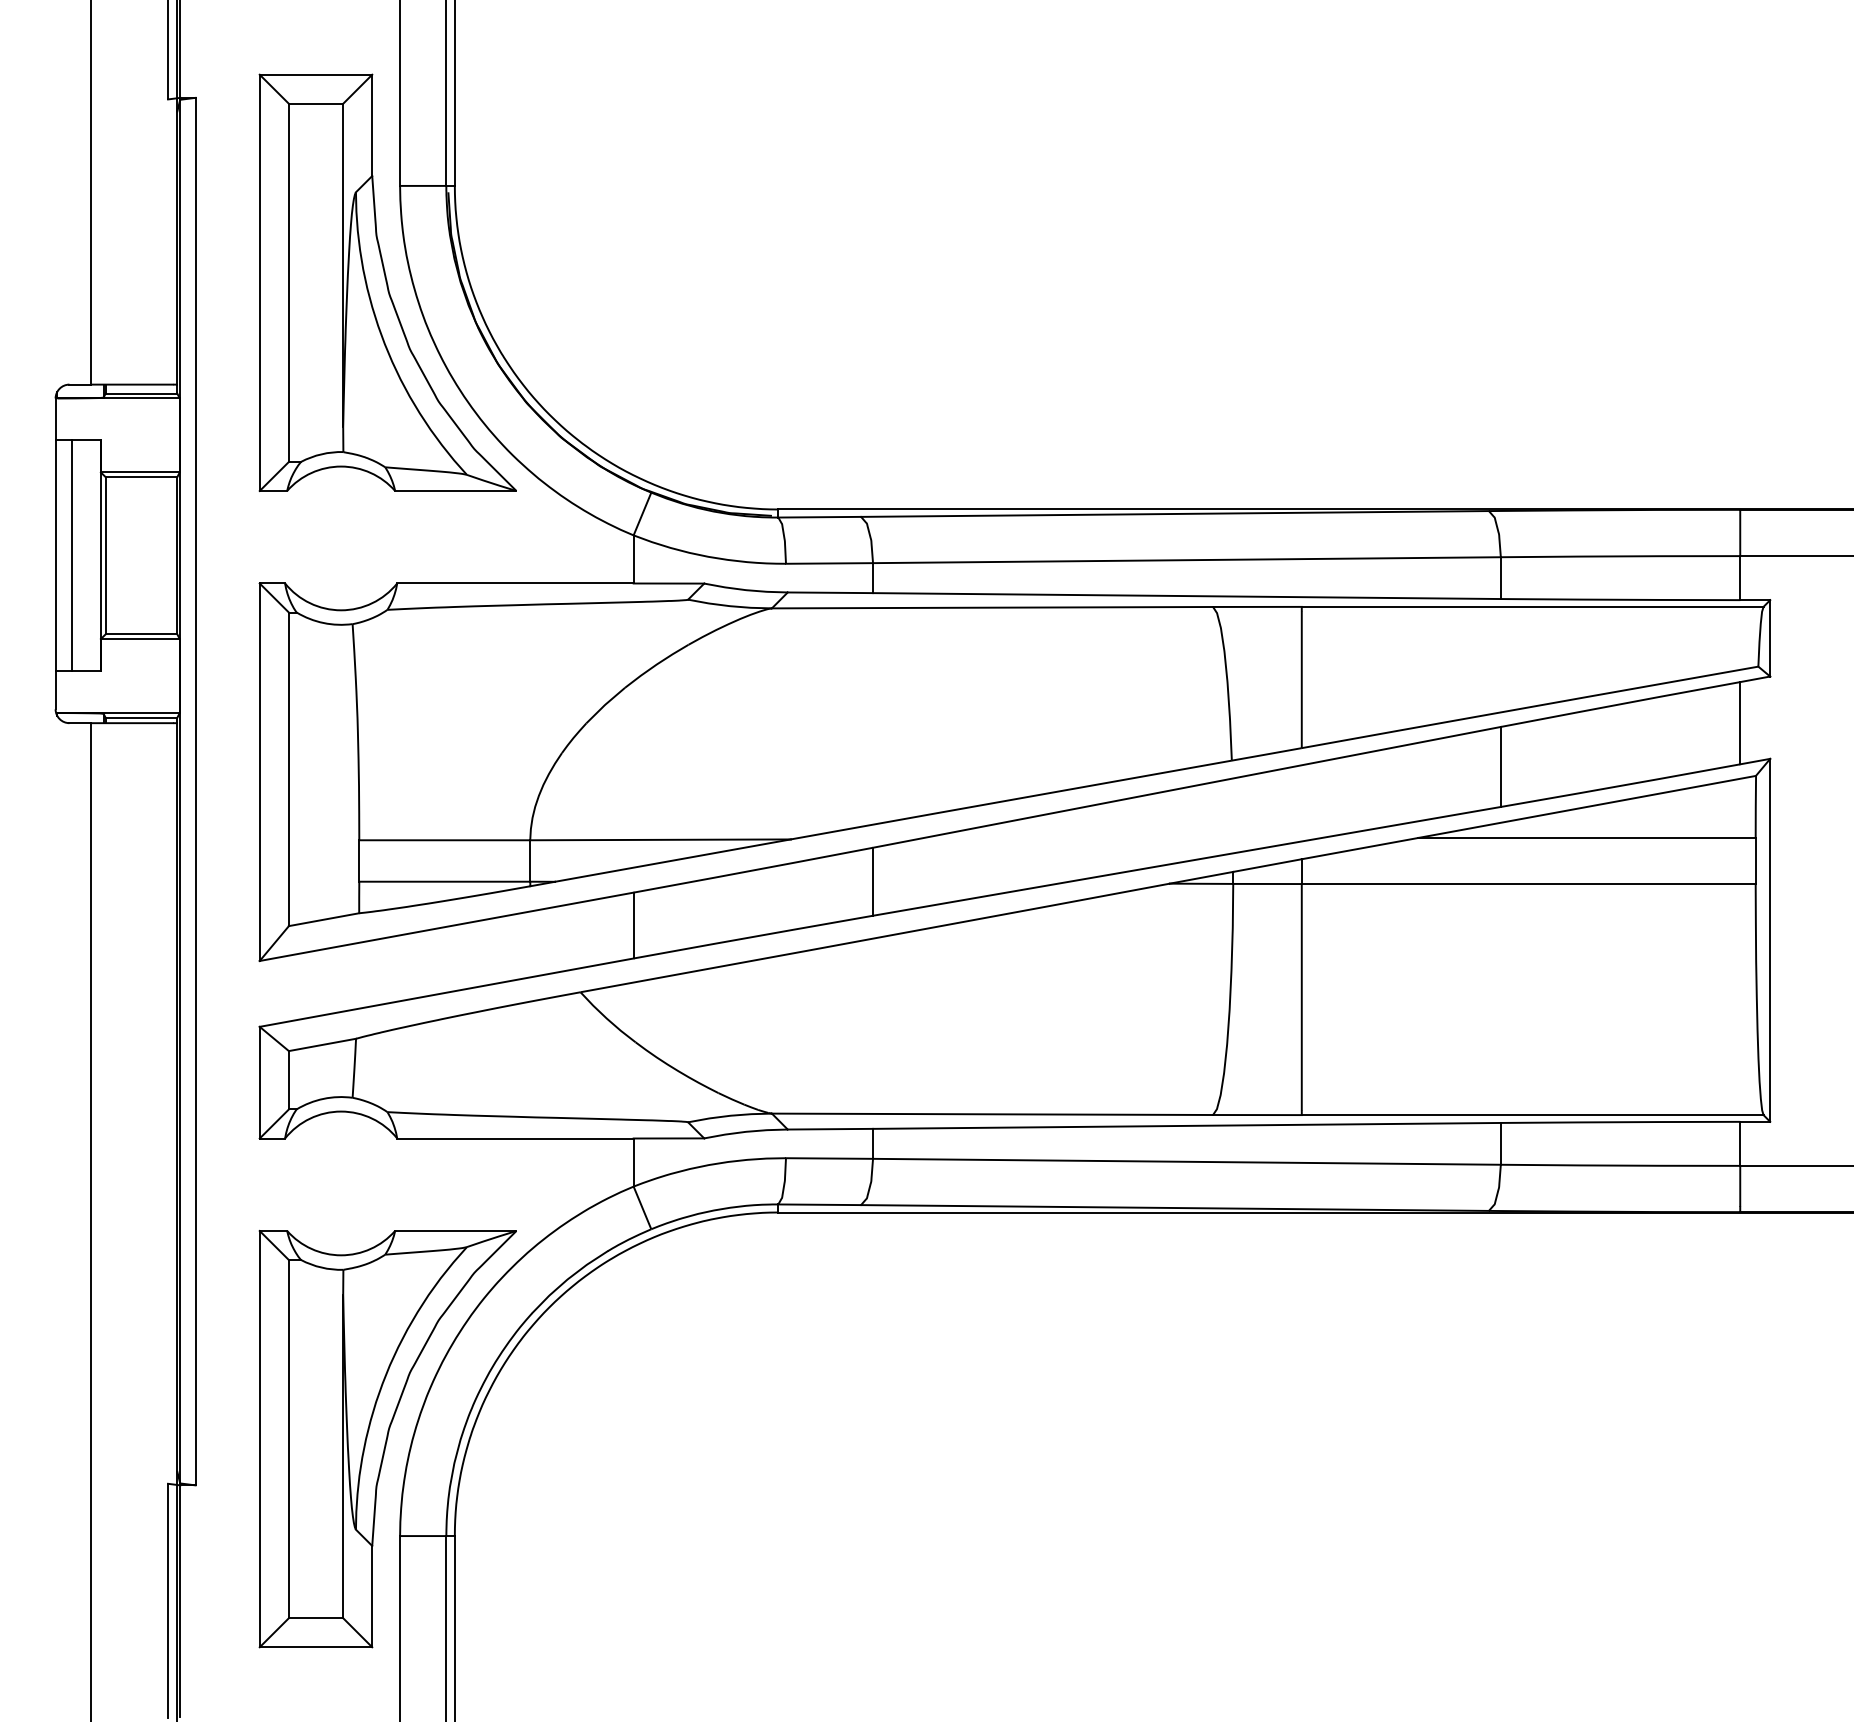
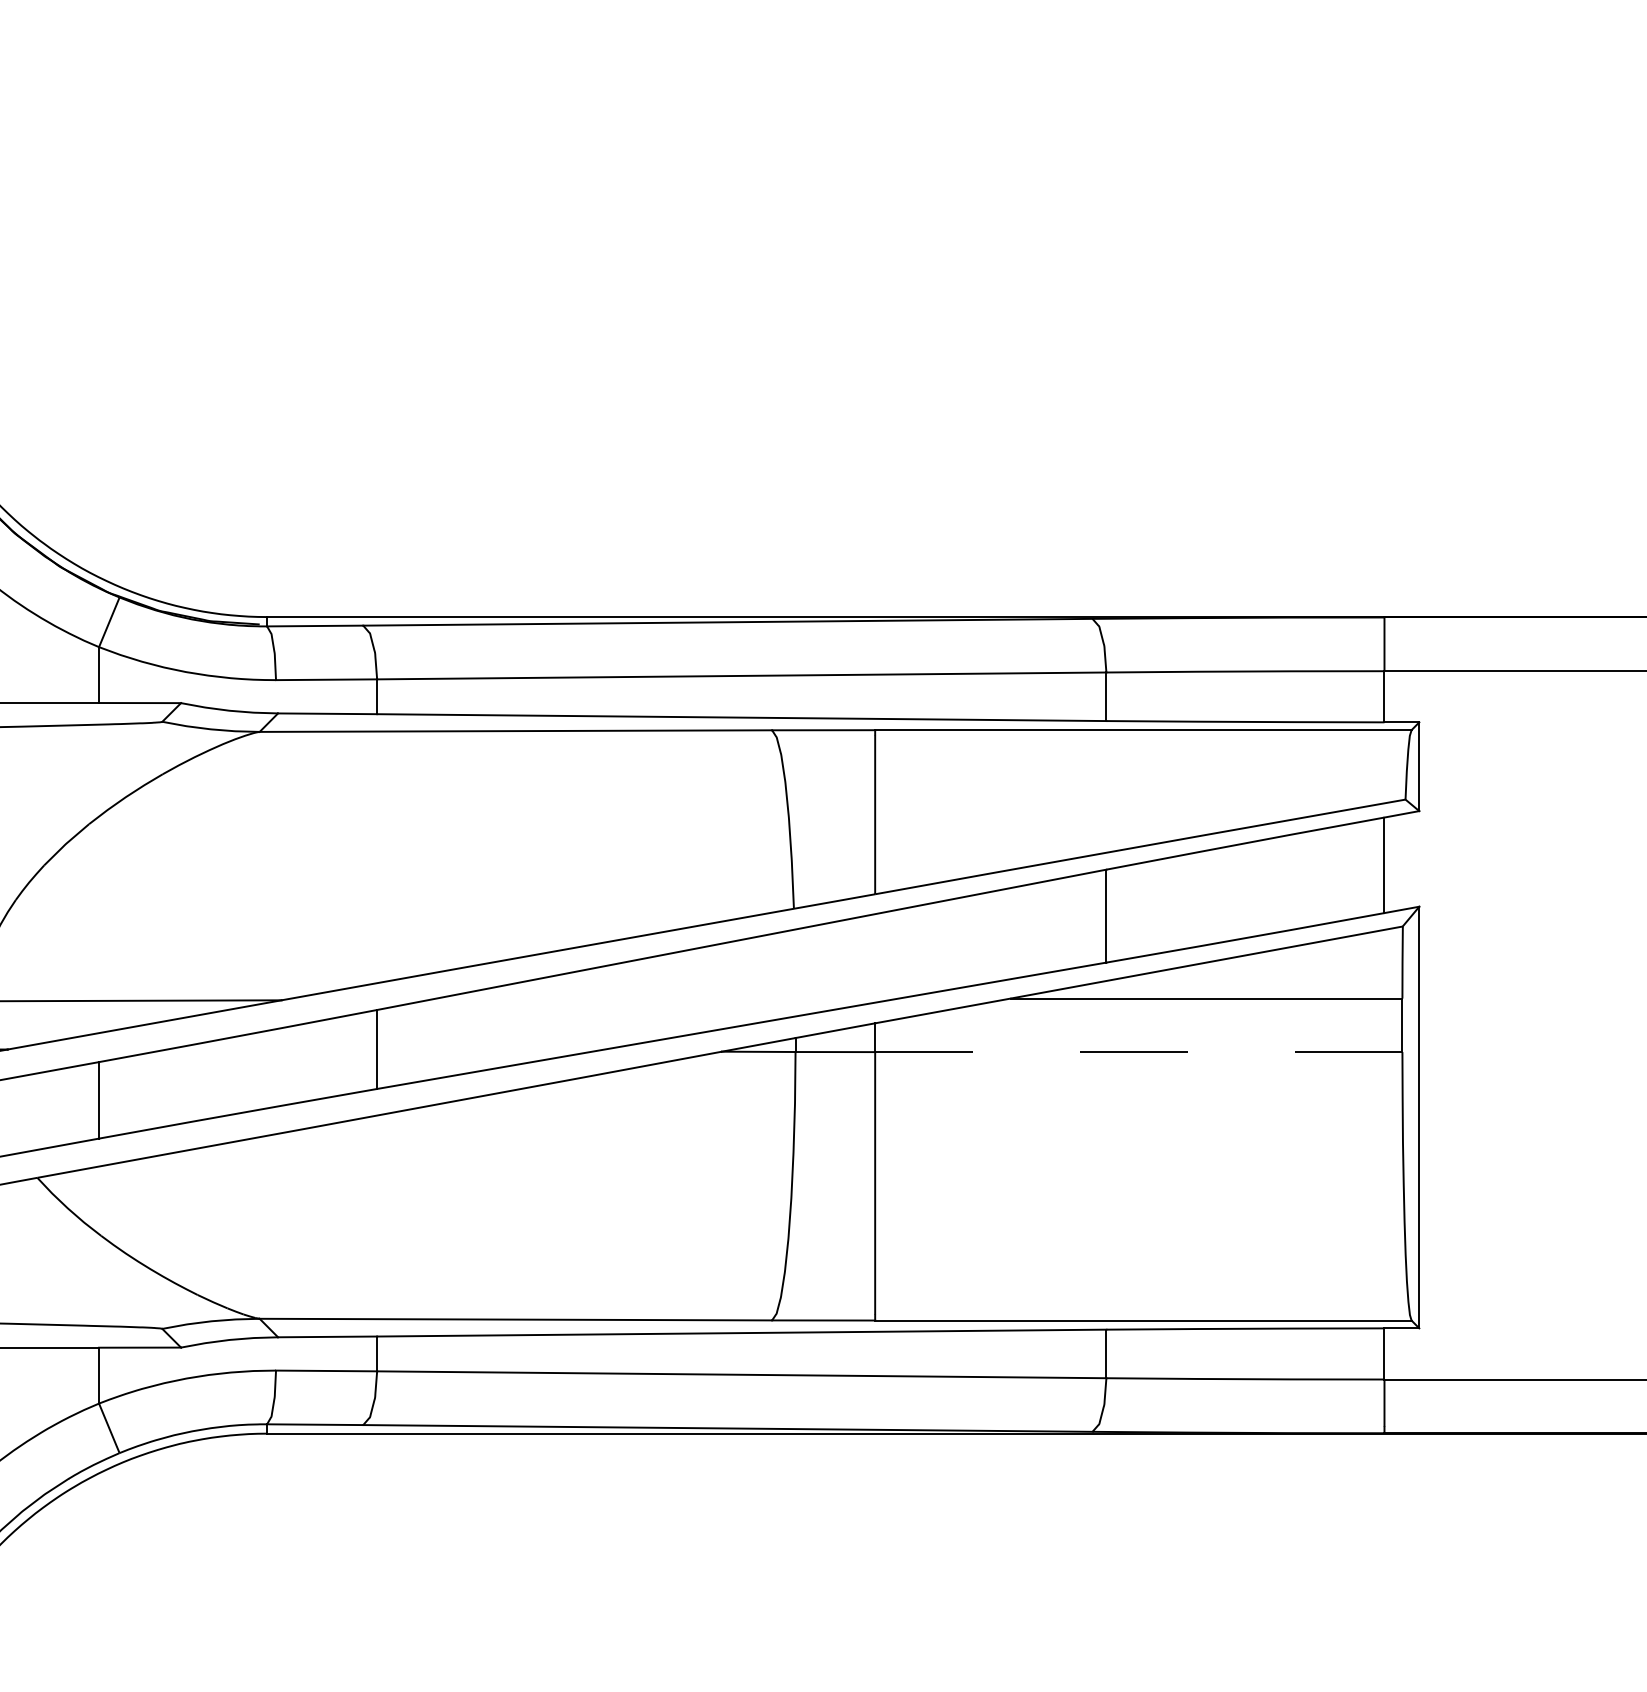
line: (1528, 884) -> (1138, 1052), solid -> dashed

